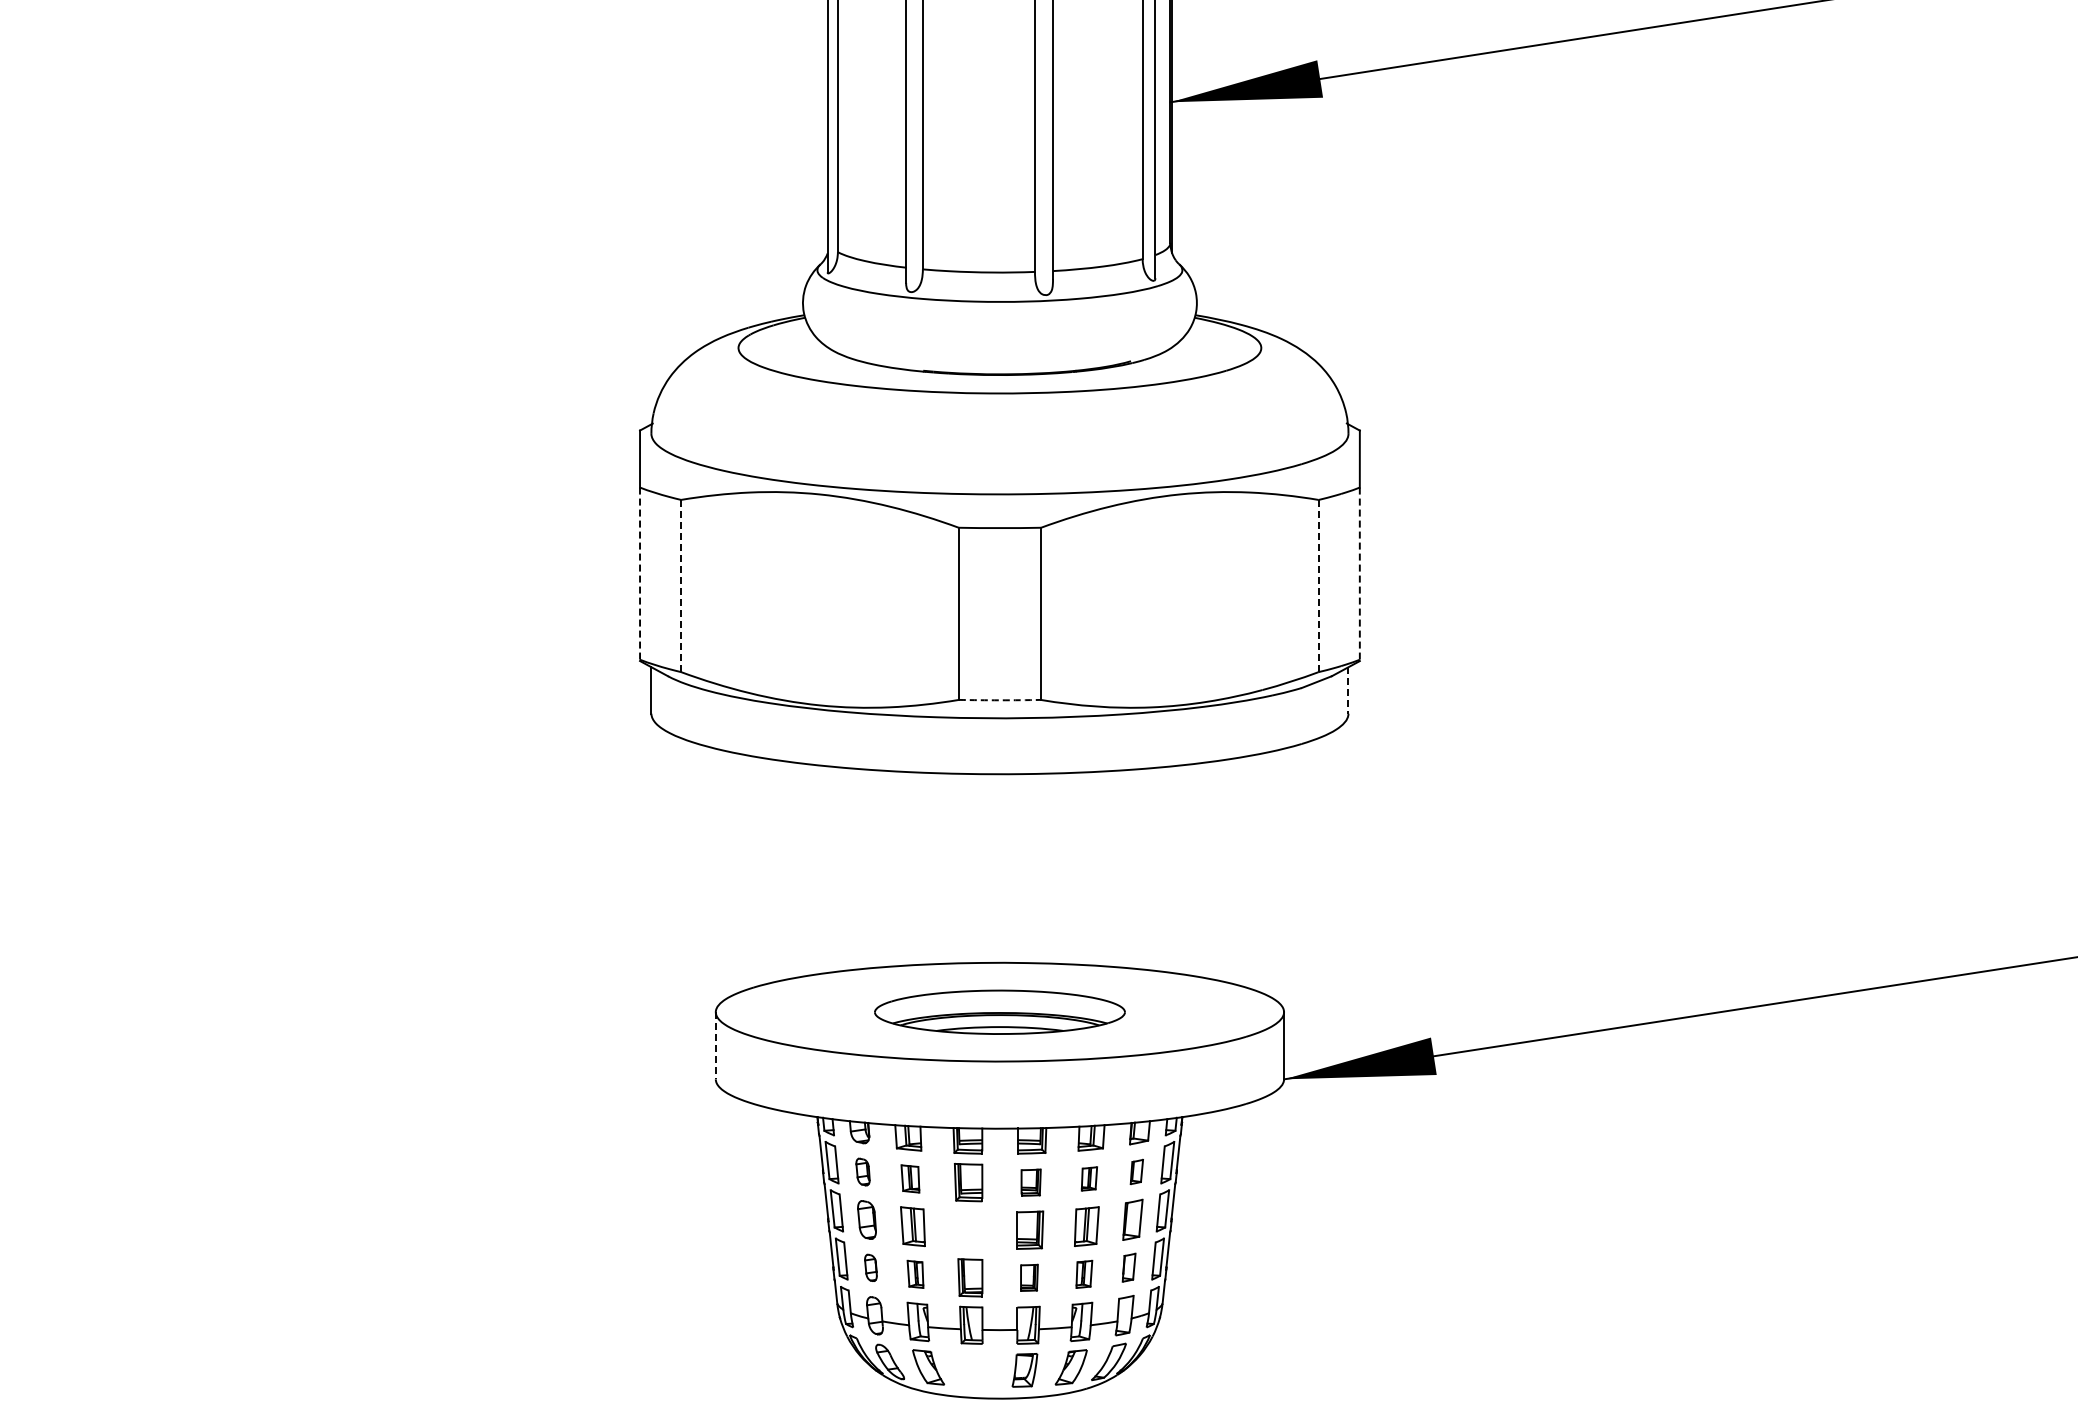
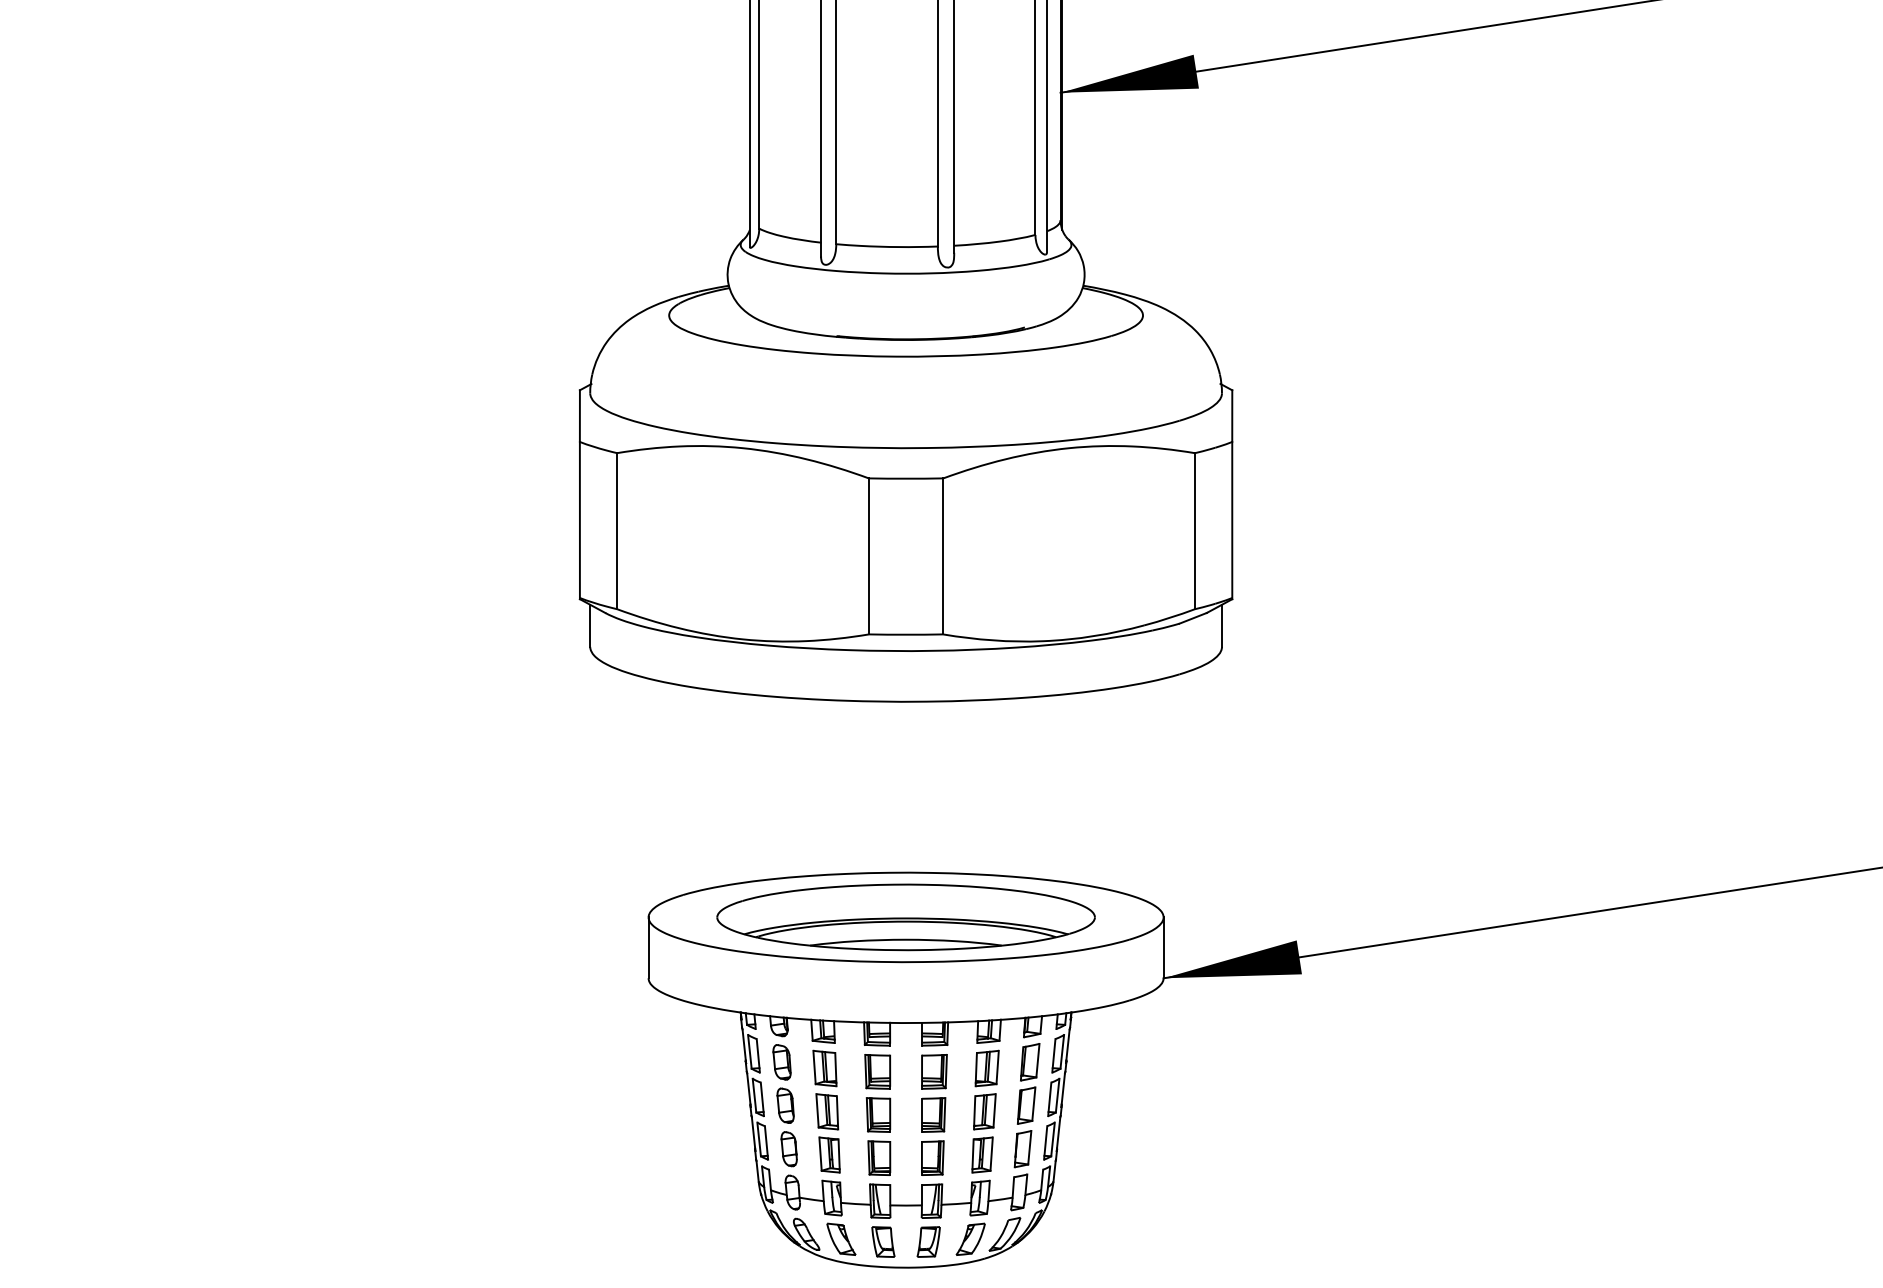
line: (640, 574) -> (580, 520), dashed -> solid
line: (1359, 574) -> (1231, 520), dashed -> solid
line: (681, 586) -> (617, 531), dashed -> solid
line: (1318, 586) -> (1194, 531), dashed -> solid
line: (1348, 690) -> (1221, 625), dashed -> solid
arc: (999, 700) -> (905, 634), dashed -> solid
part: (999, 1012) -> (905, 917), size x1.67
line: (715, 1045) -> (648, 947), dashed -> solid
part: (862, 1171) -> (781, 1061), size x1.43
part: (1136, 1171) -> (1029, 1061), size x1.67
part: (910, 1178) -> (825, 1068), size x1.43
part: (1089, 1178) -> (987, 1068), size x1.67
part: (1030, 1182) -> (933, 1071), size x1.43
part: (969, 1229) -> (878, 1114), added
part: (870, 1267) -> (788, 1148), size x1.43
part: (1129, 1267) -> (1023, 1148), size x1.43
part: (915, 1274) -> (829, 1155), size x1.43
part: (1084, 1274) -> (982, 1155), size x1.43
part: (1029, 1277) -> (932, 1157), size x1.43
part: (974, 1370) -> (883, 1242), added

